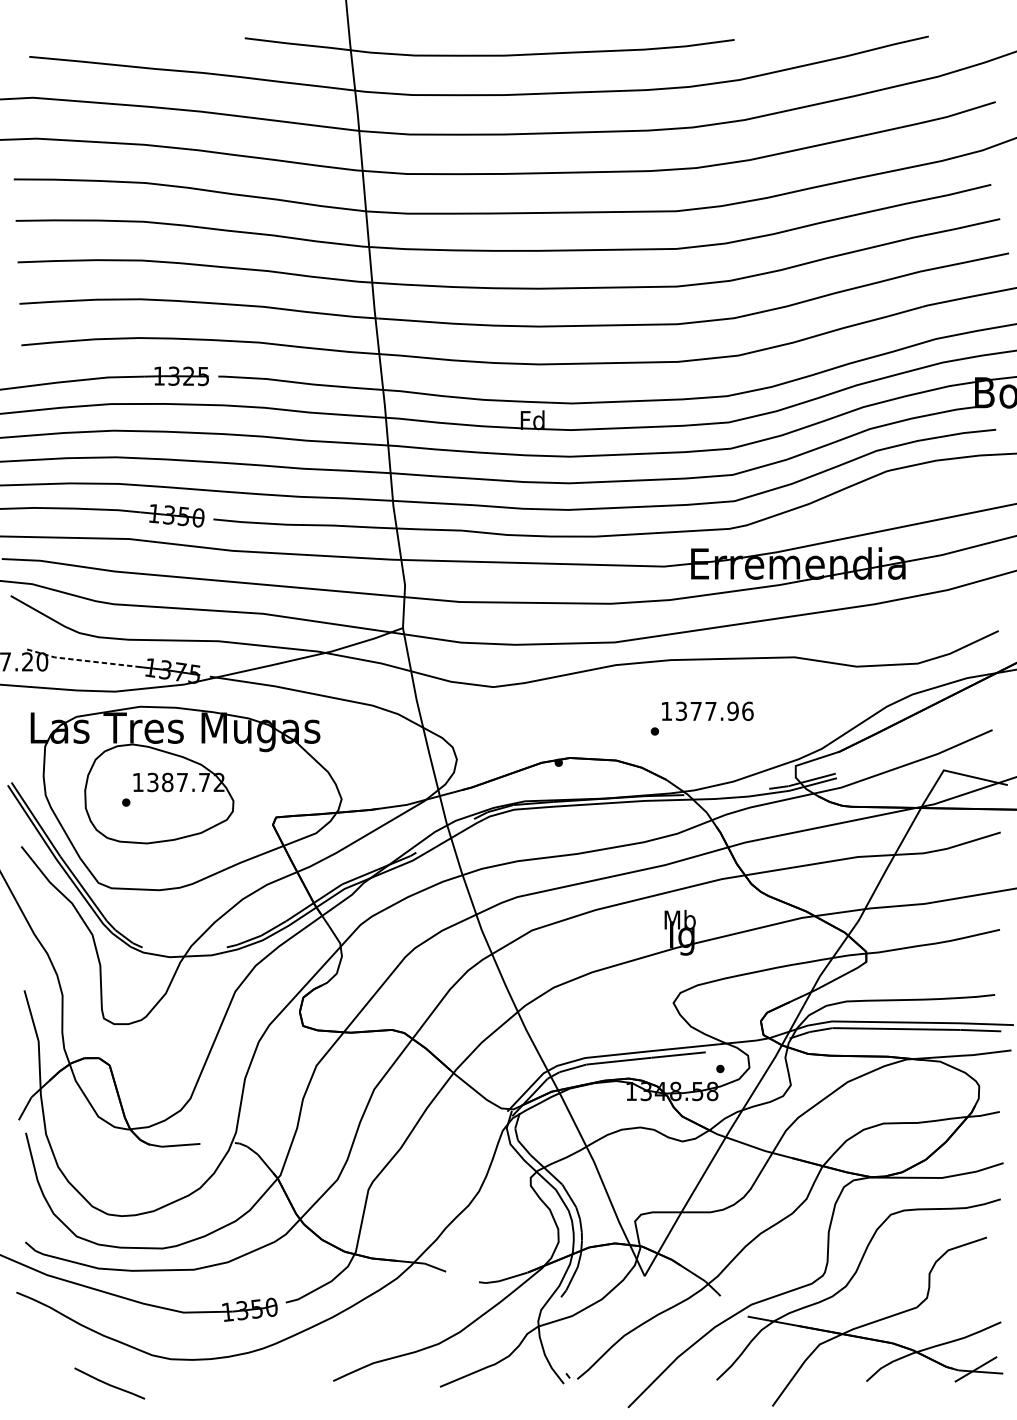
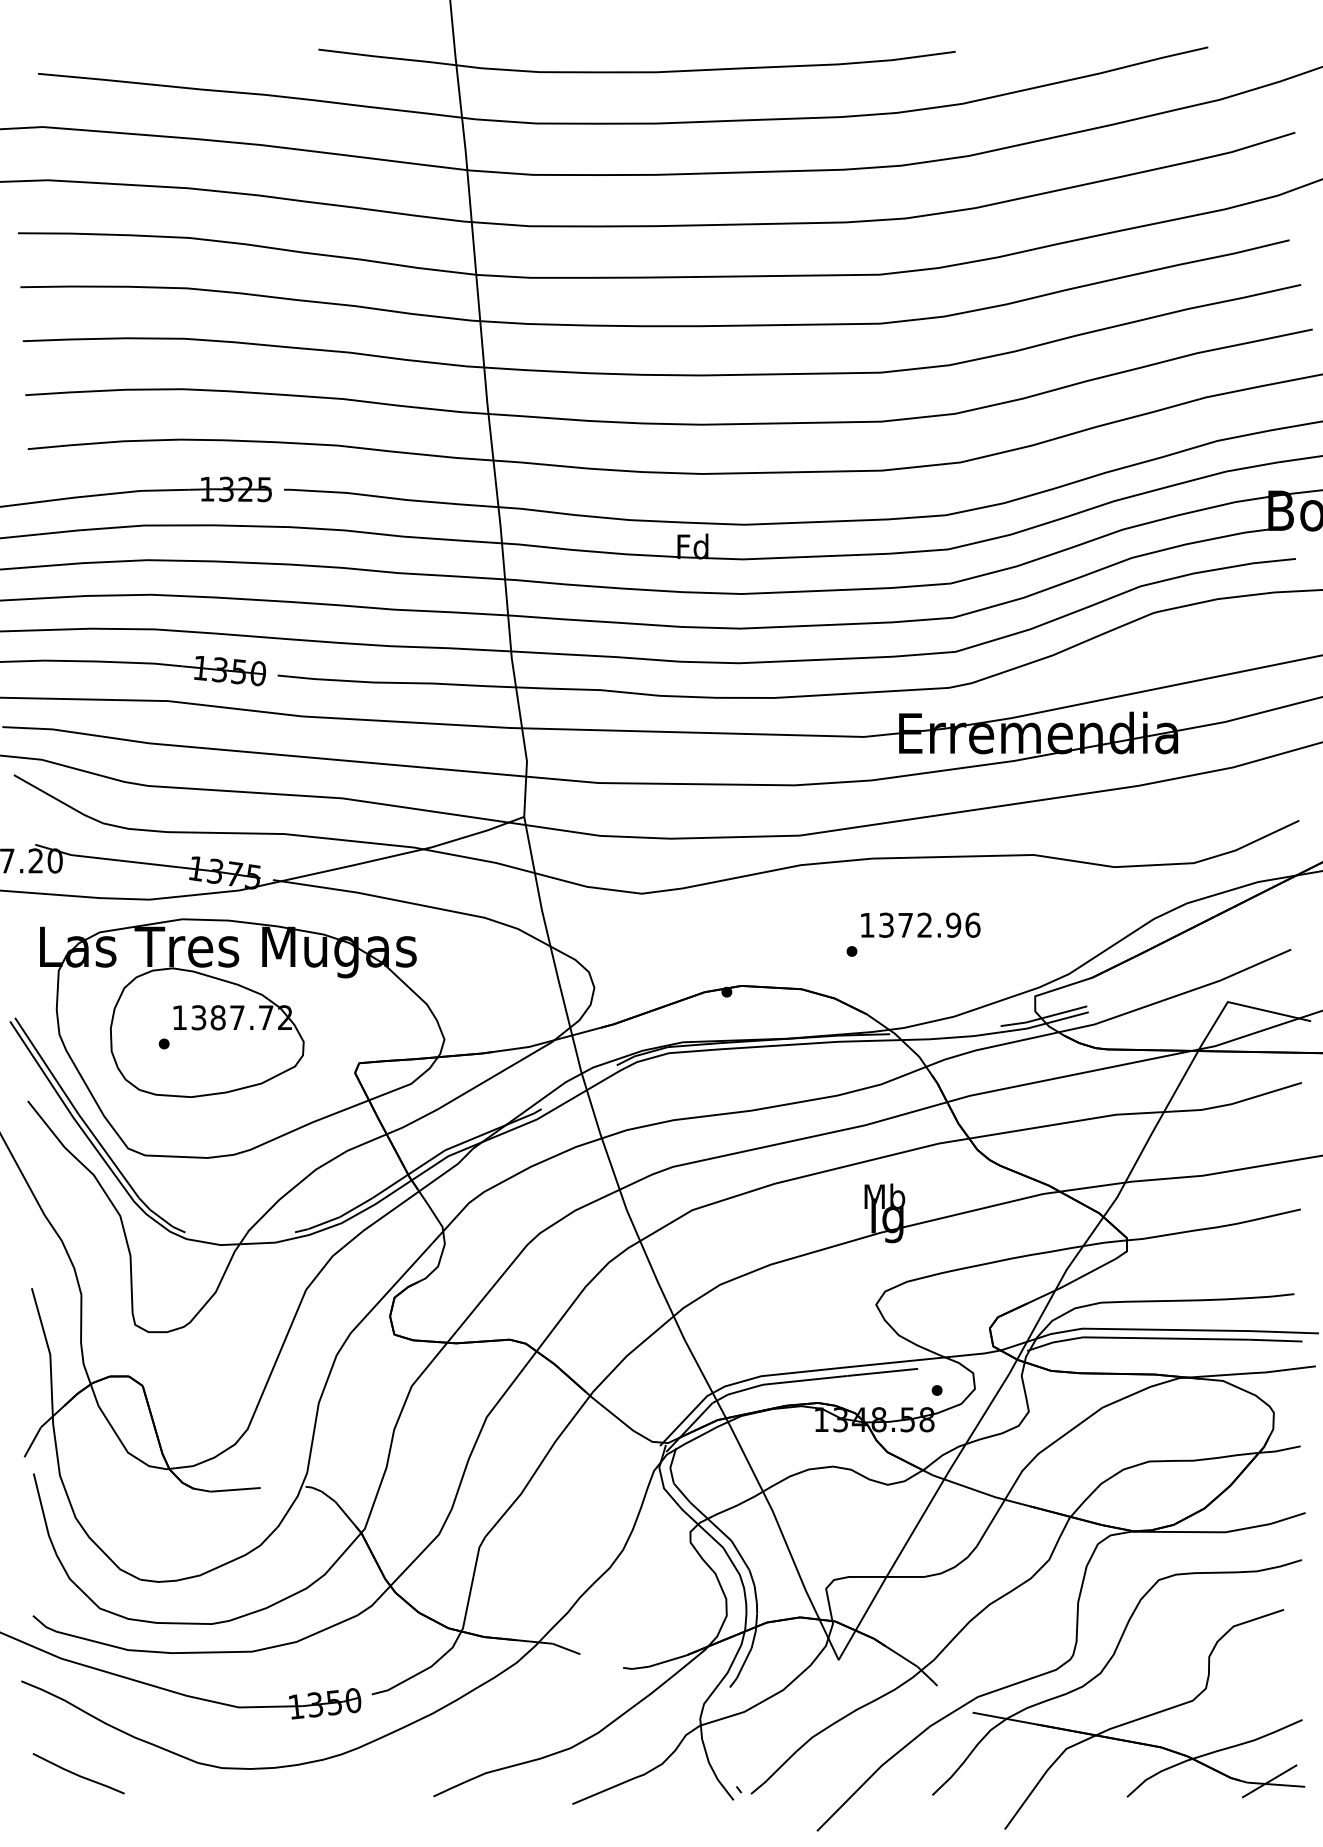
line: (81, 660) -> (105, 859), dashed -> solid
text: (710, 710) -> (924, 924), 1377.96 -> 1372.96
line: (109, 1384) -> (78, 1774), moved

